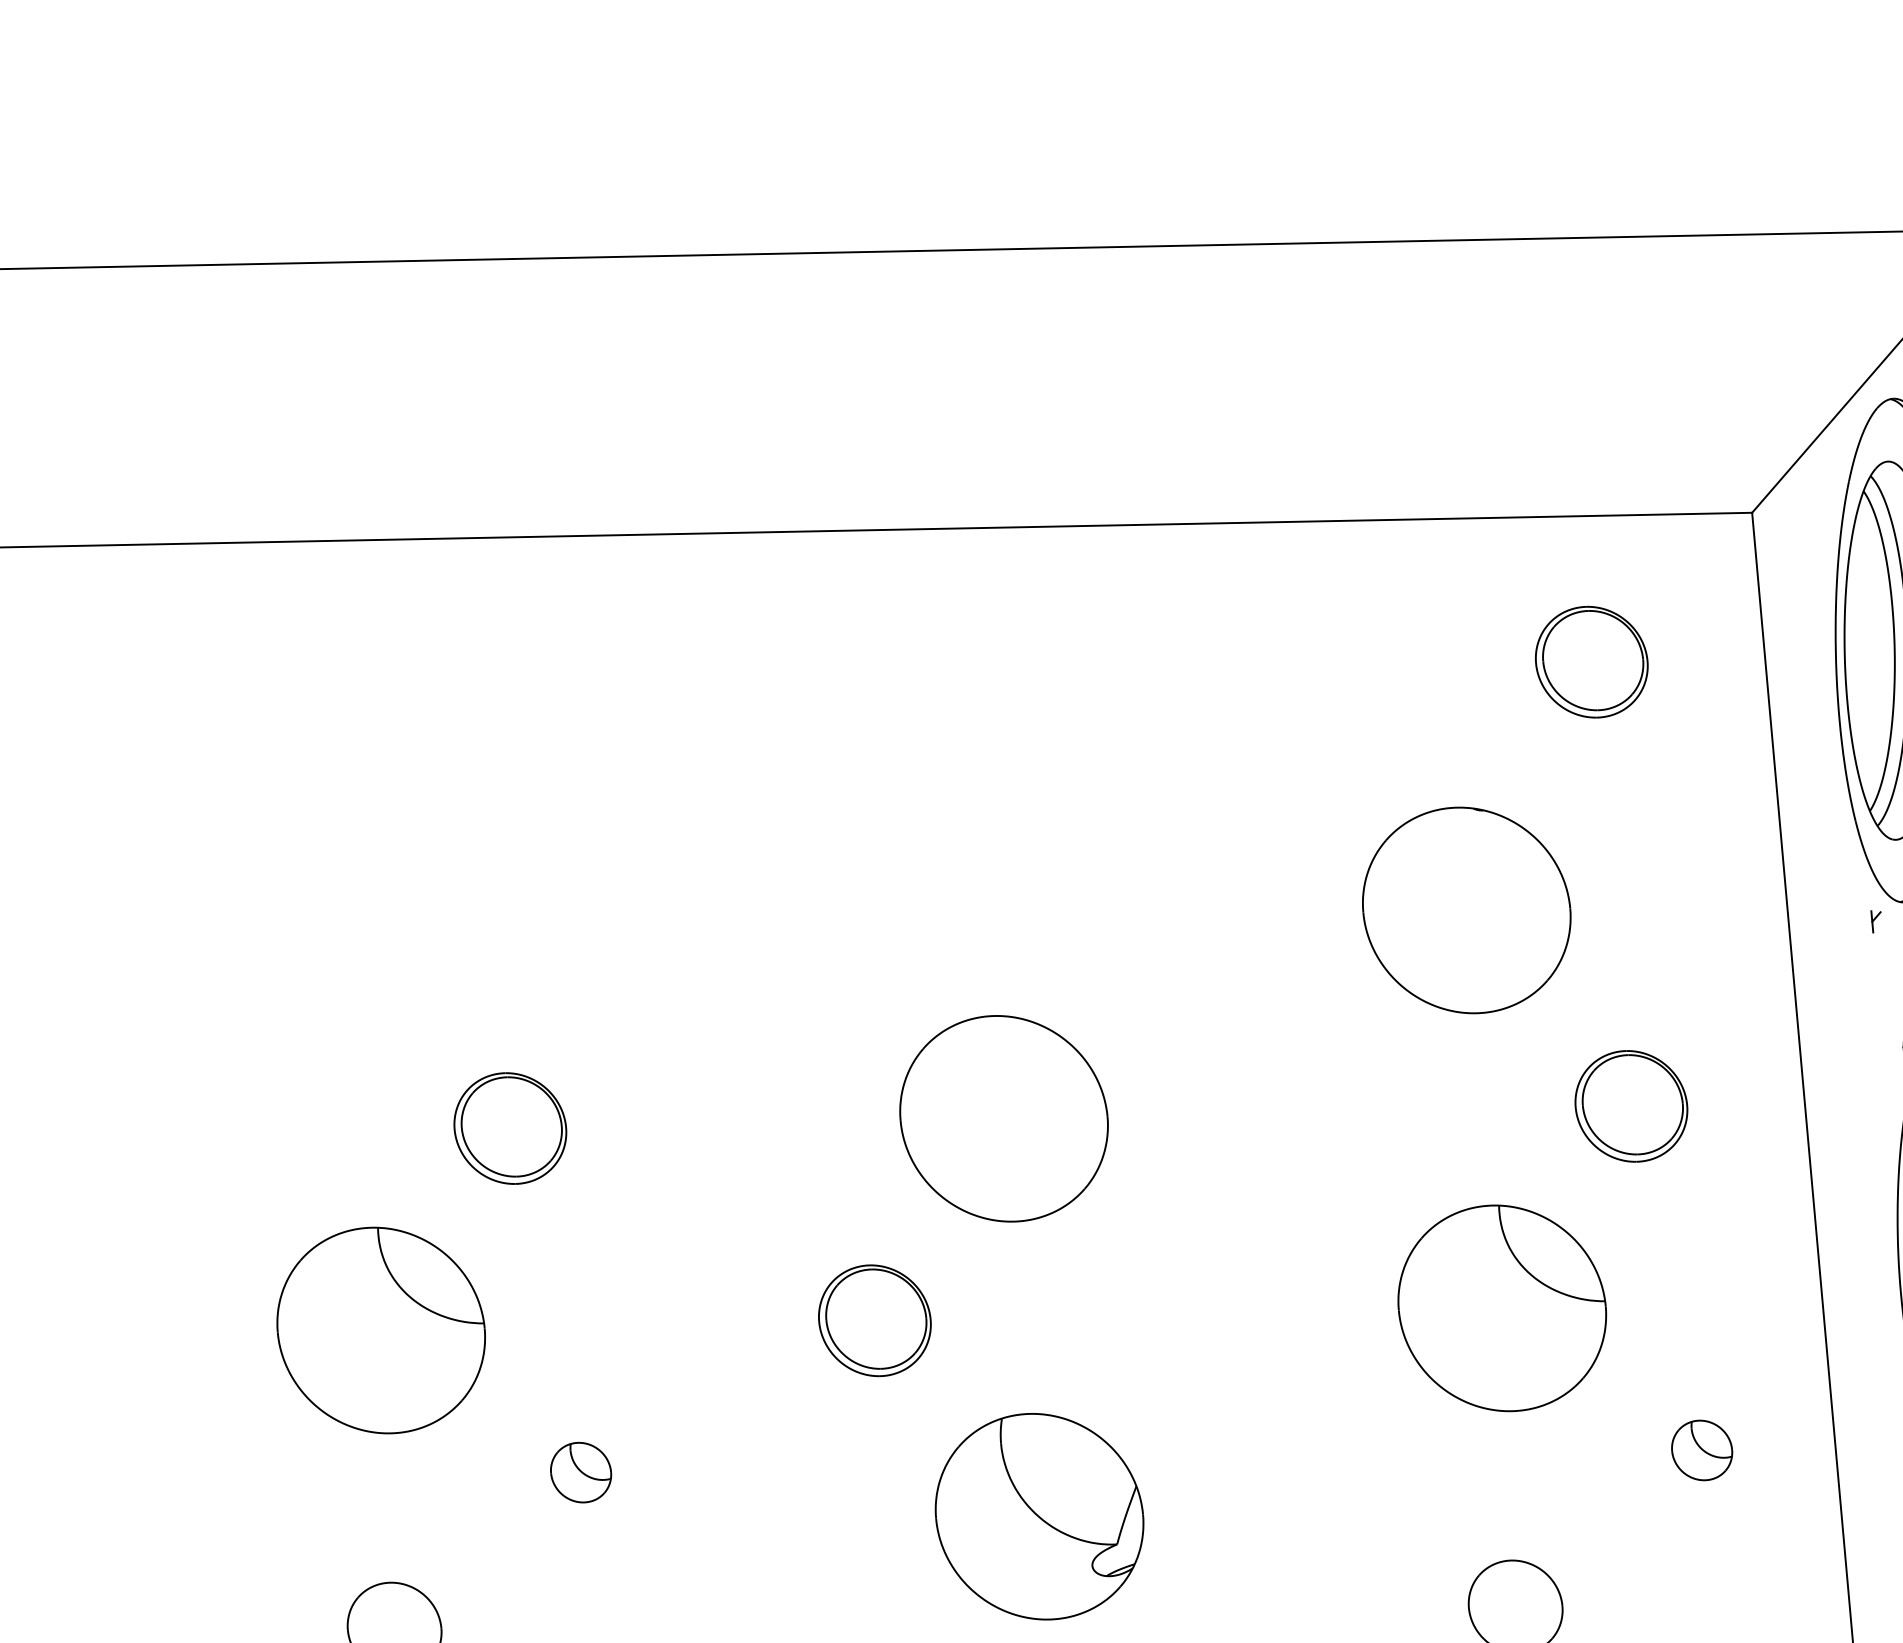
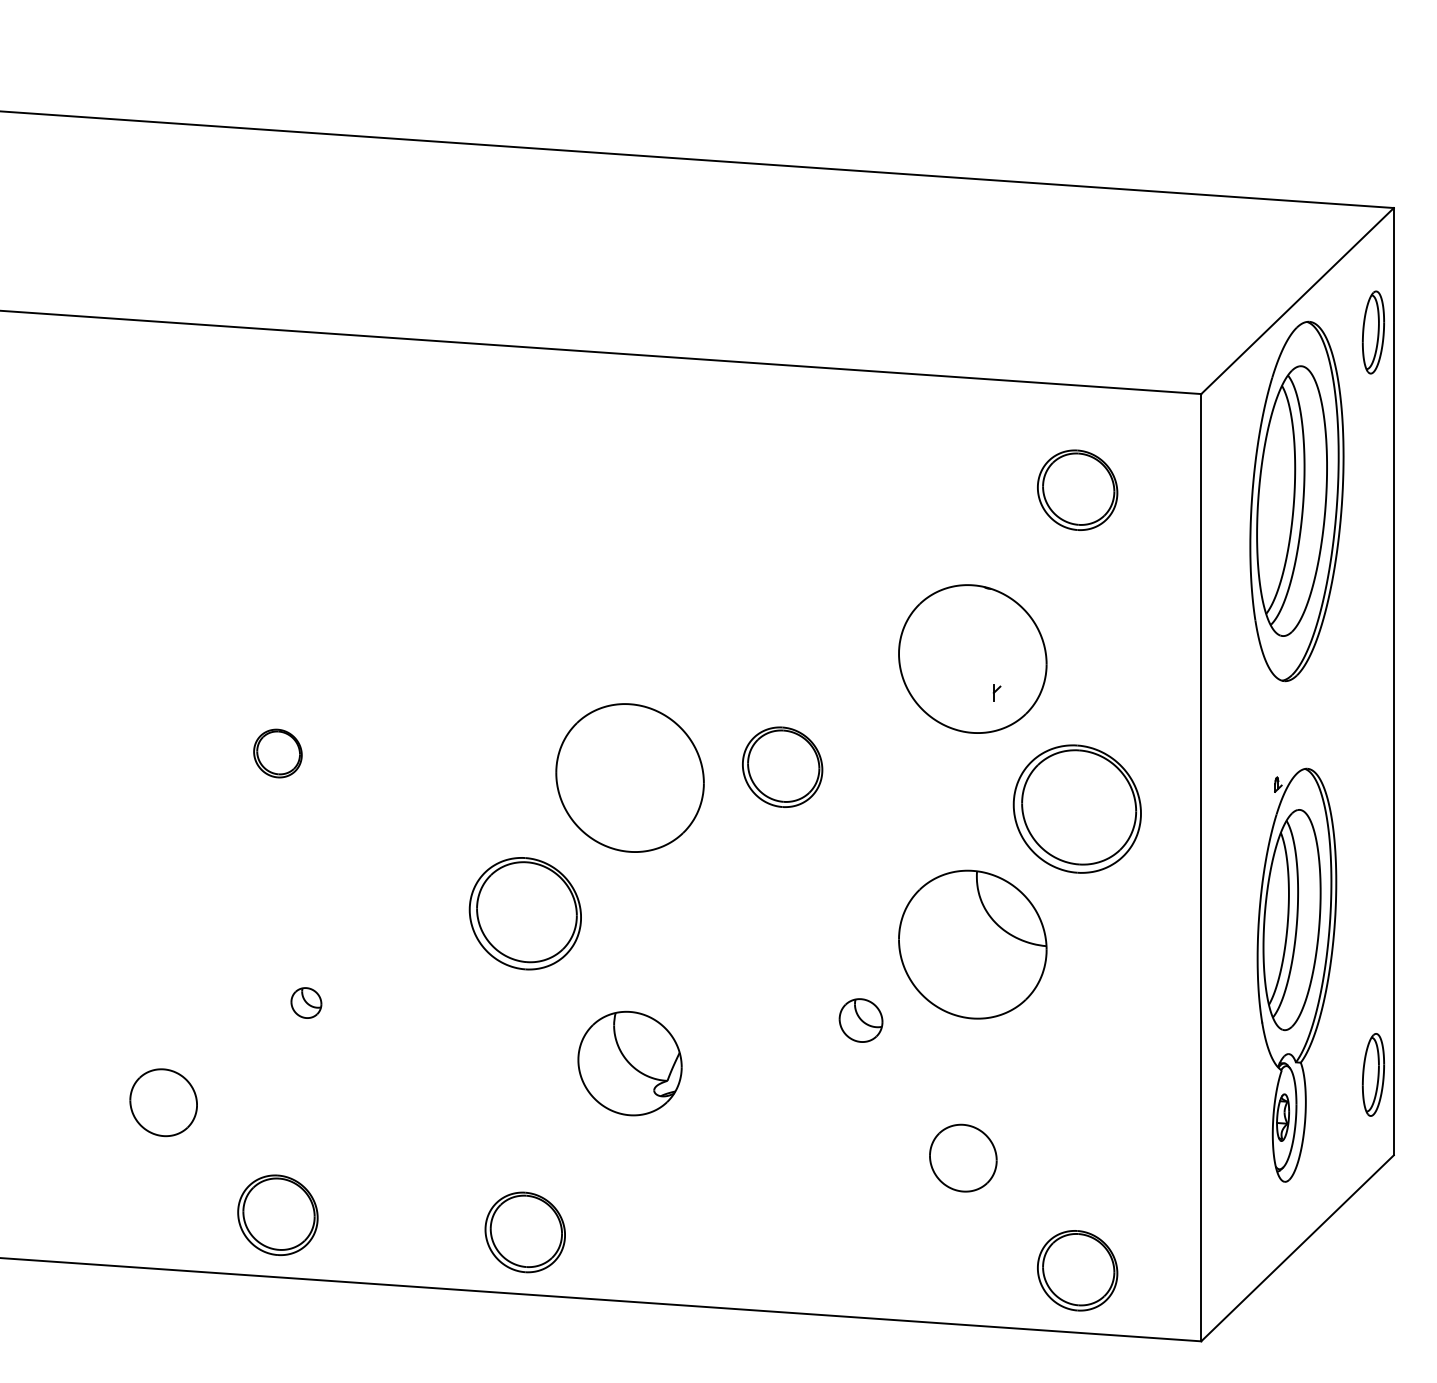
part: (1875, 920) -> (996, 692), moved
part: (1214, 1083) -> (782, 766), added
part: (1631, 1105) -> (1077, 808), size x1.6
part: (509, 1128) -> (277, 753), size x0.6
part: (873, 1320) -> (524, 913), size x1.4
part: (380, 1330) -> (172, 889), removed
part: (1701, 1450) -> (860, 1020), moved
part: (581, 1471) -> (306, 1002), size x0.7
part: (1038, 1516) -> (629, 1063), size x0.7

